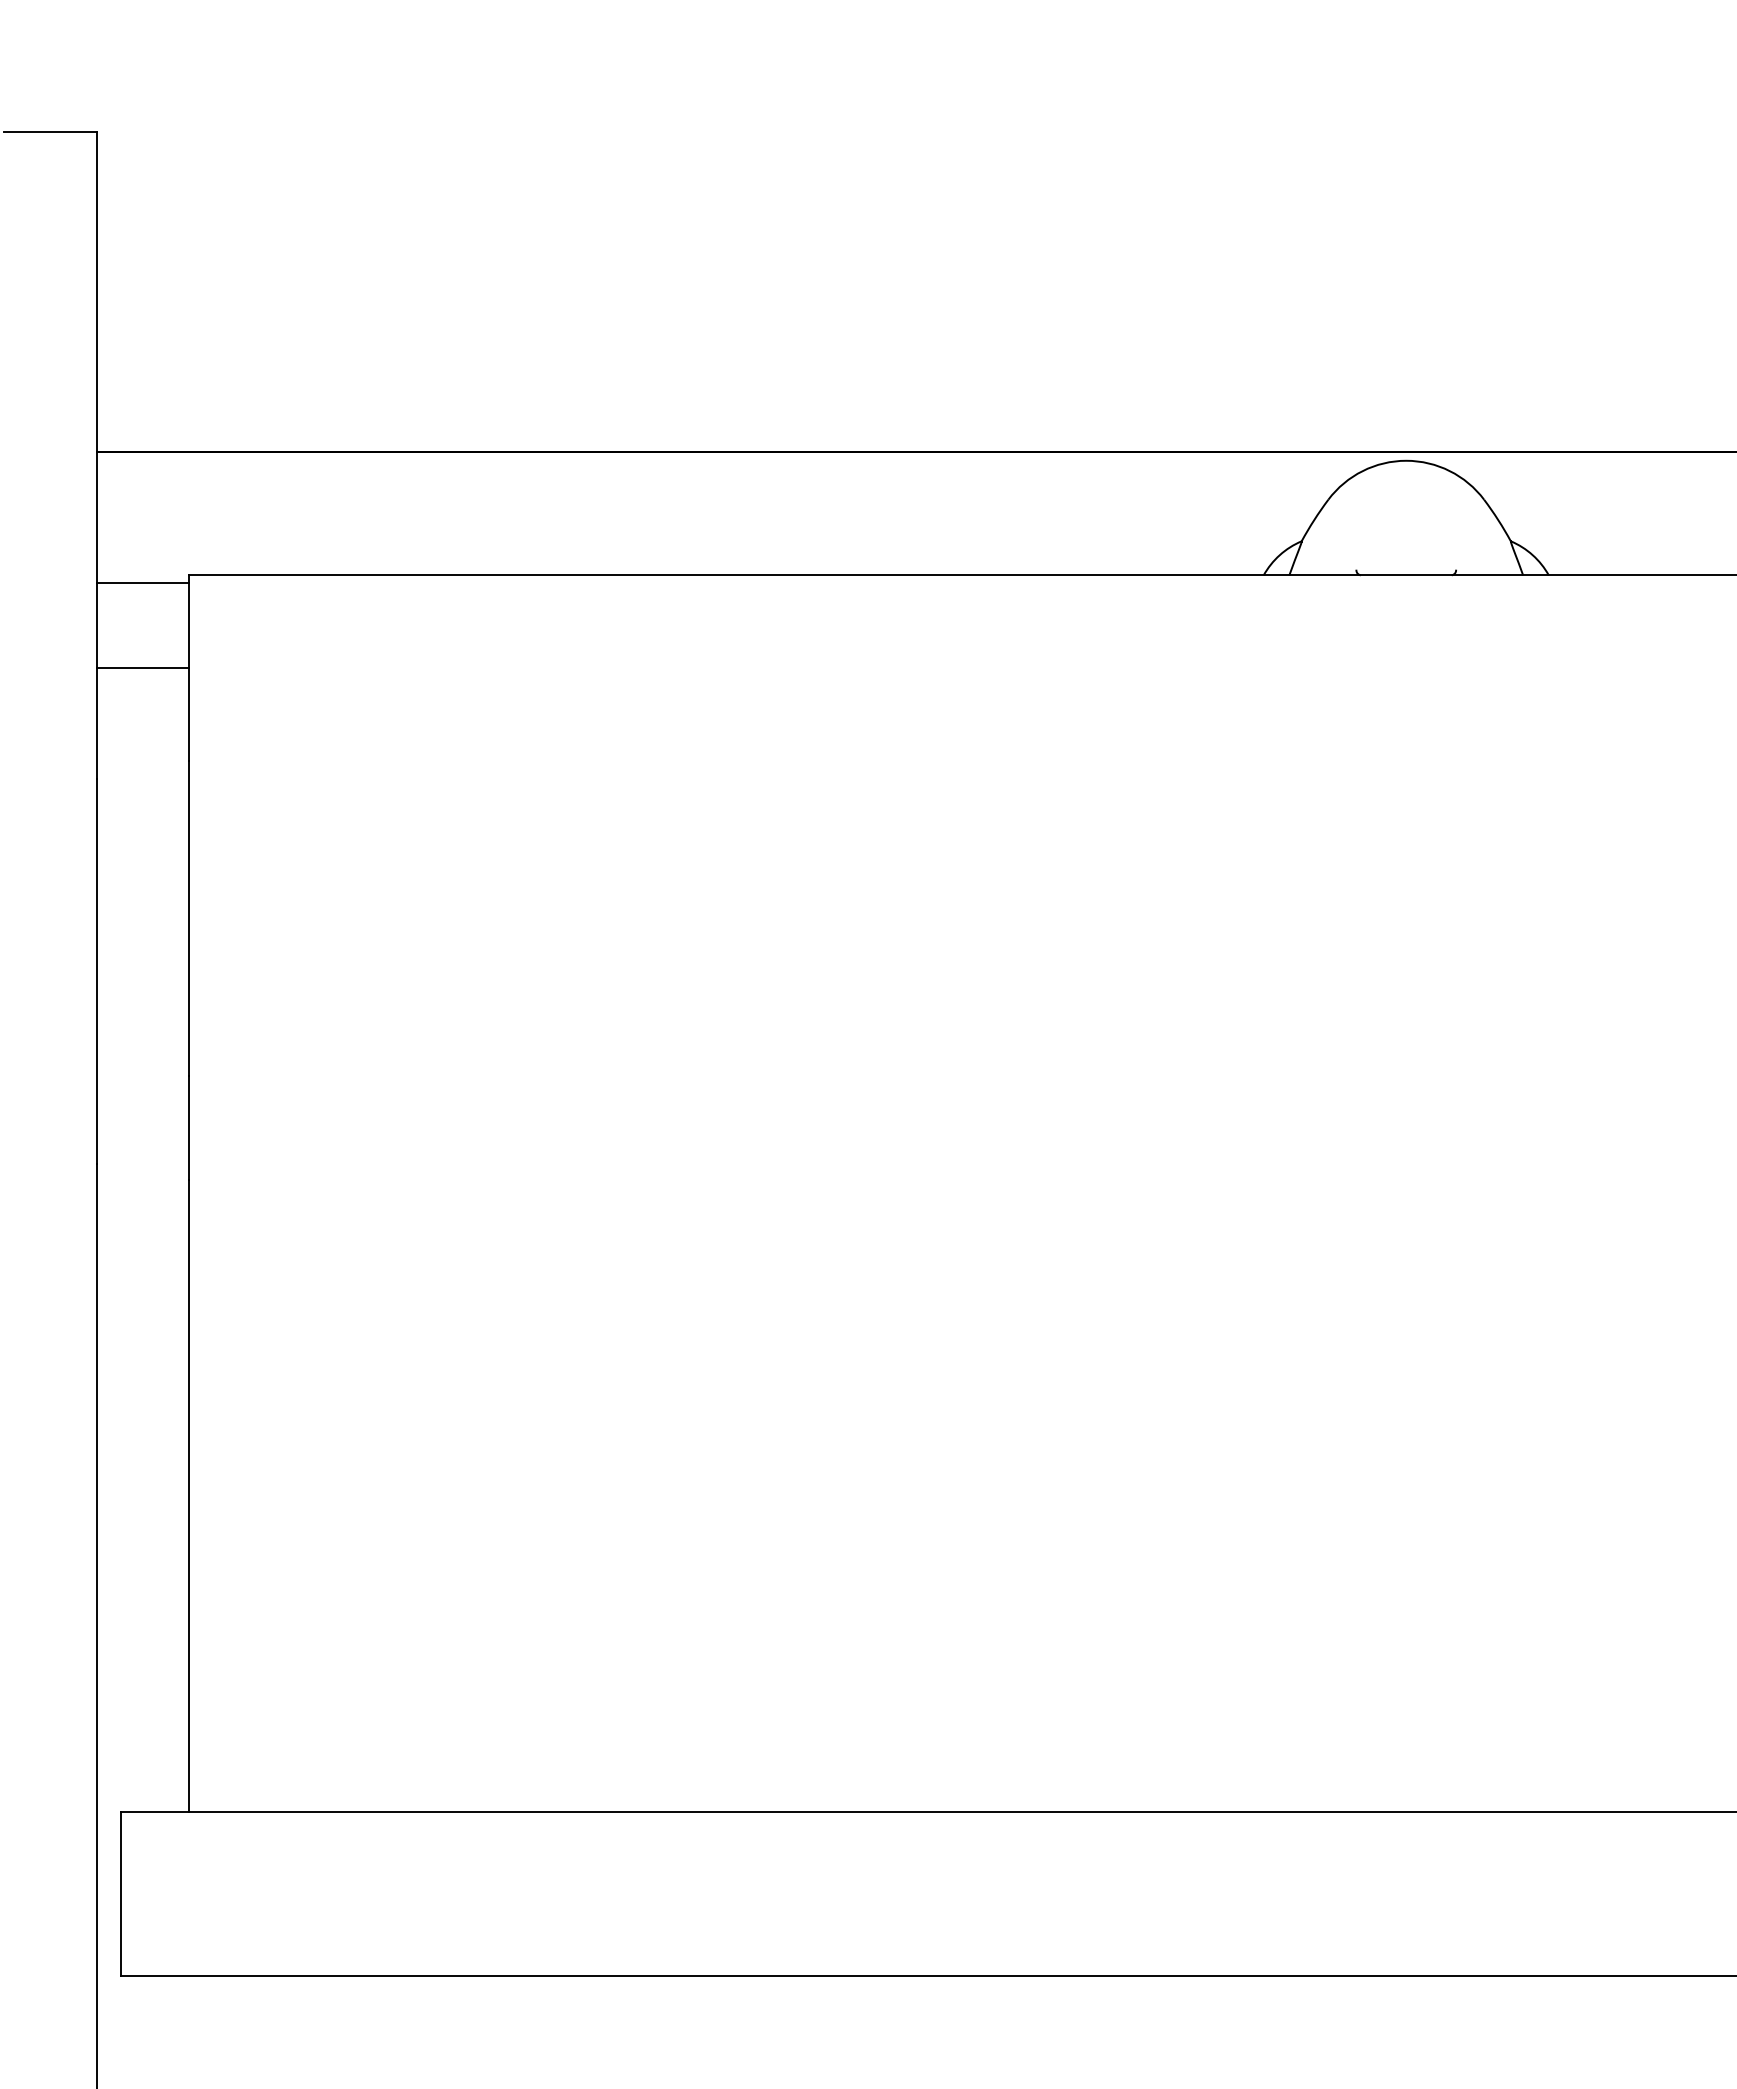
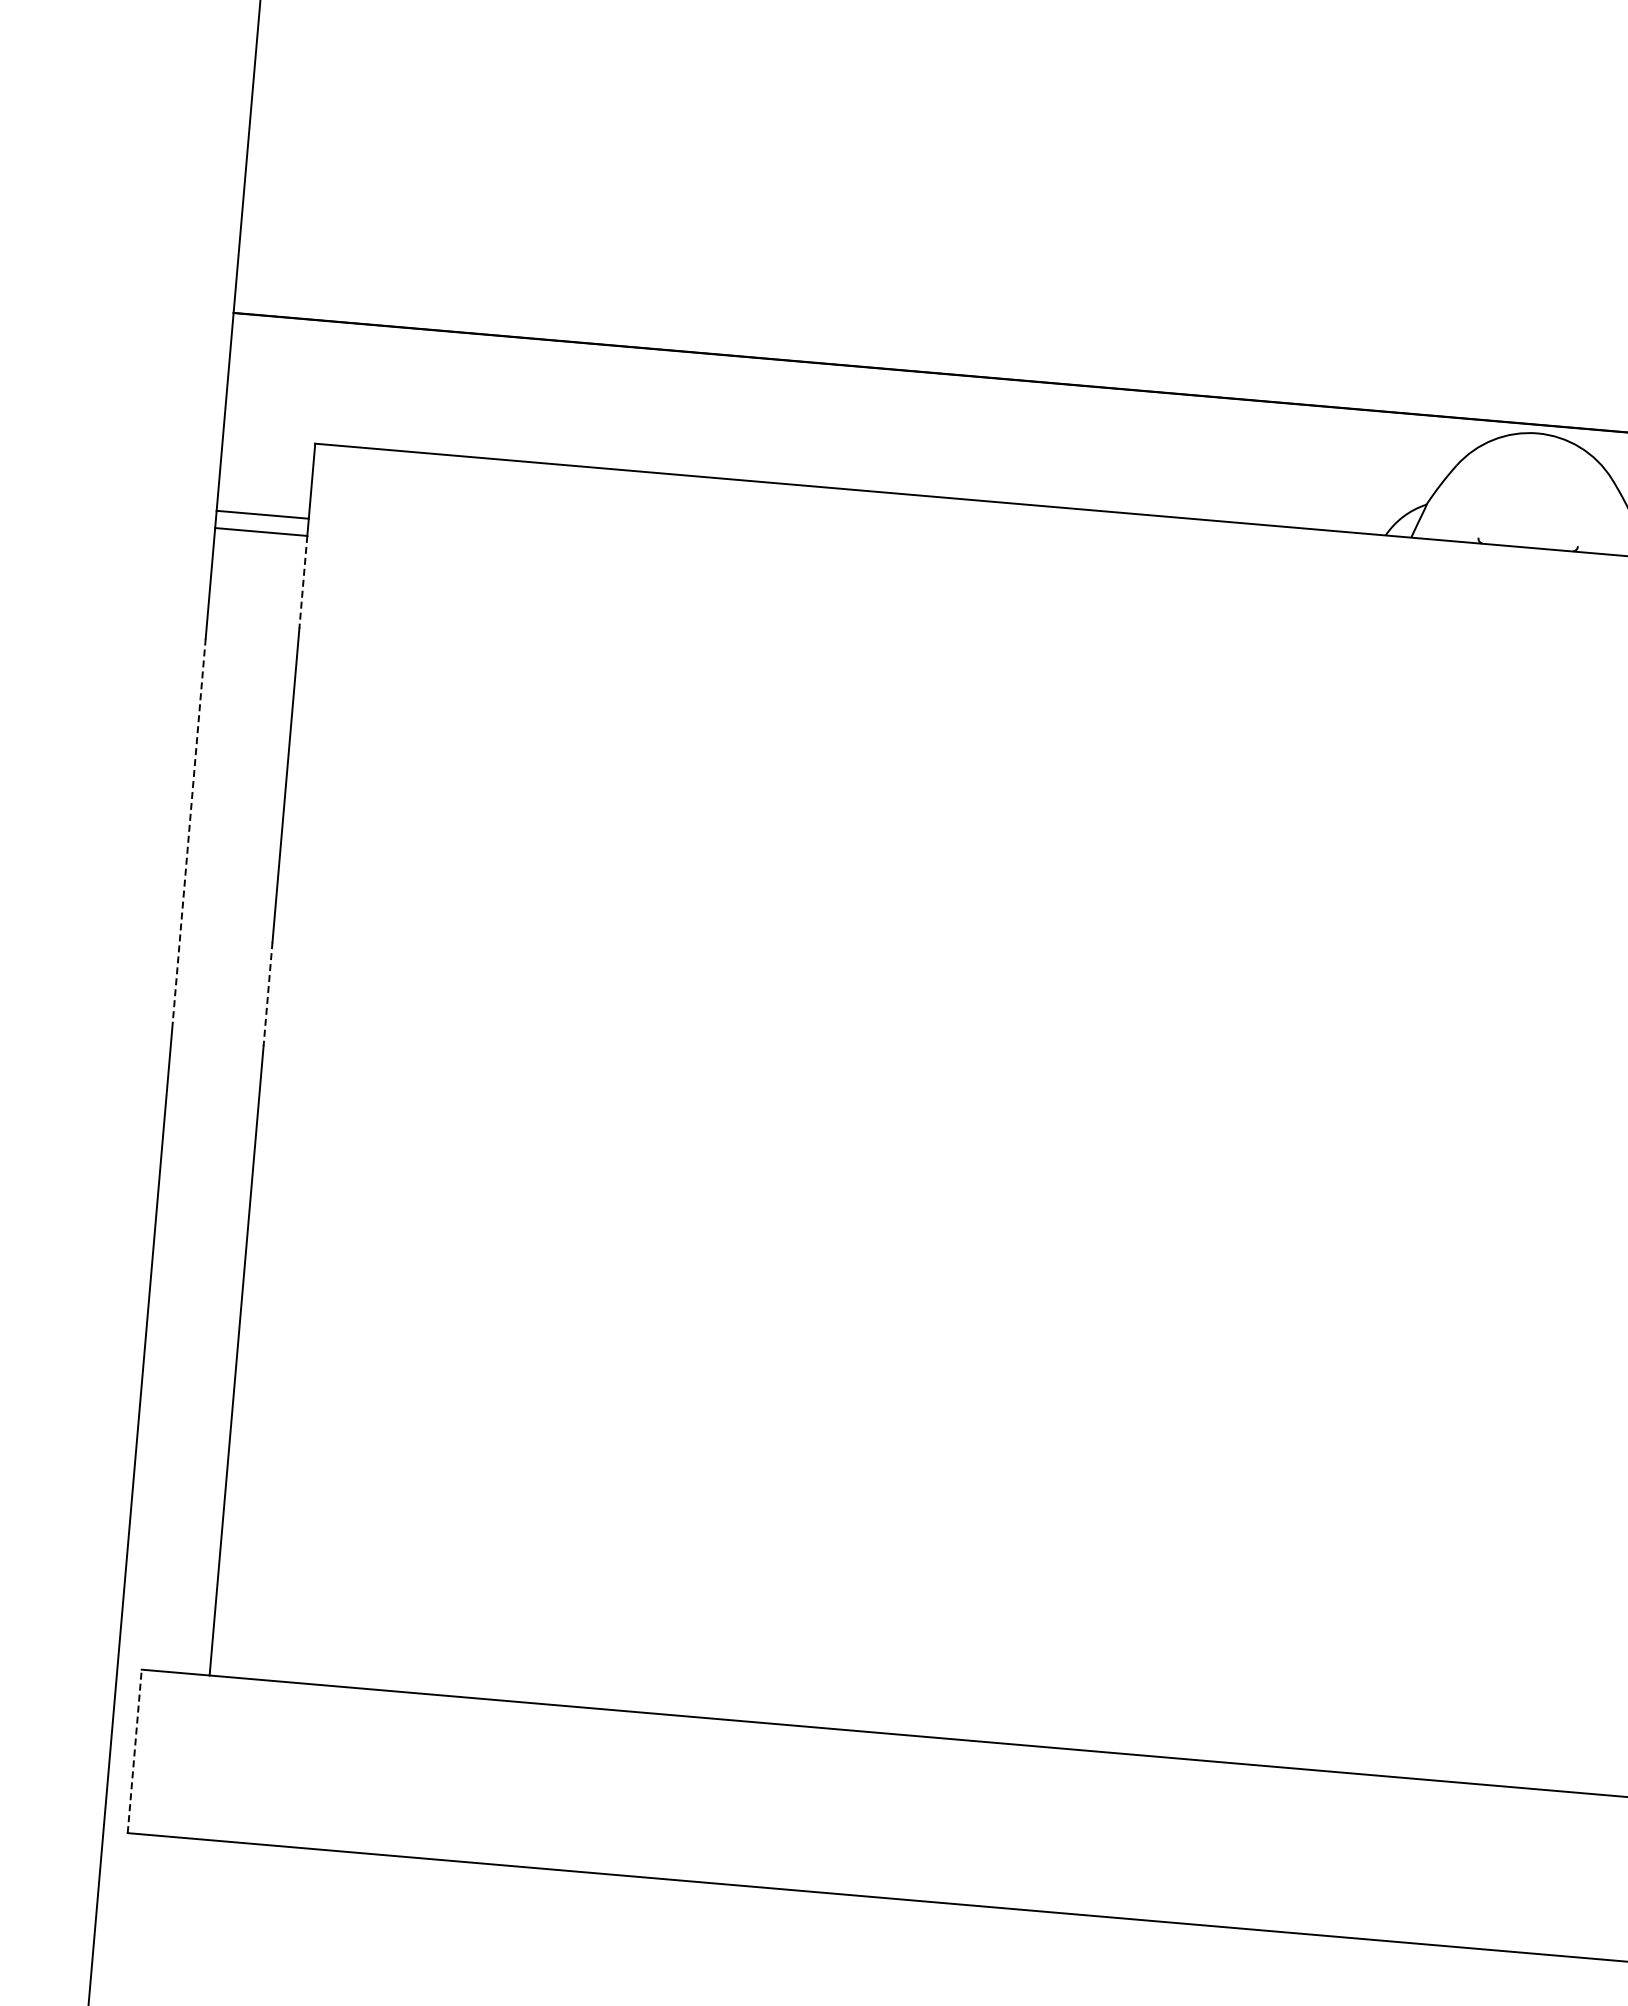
line: (142, 582) -> (262, 514), moved
line: (189, 714) -> (303, 582), solid -> dashed
line: (96, 971) -> (188, 830), solid -> dashed
line: (189, 1128) -> (268, 994), solid -> dashed
line: (121, 1893) -> (135, 1751), solid -> dashed

